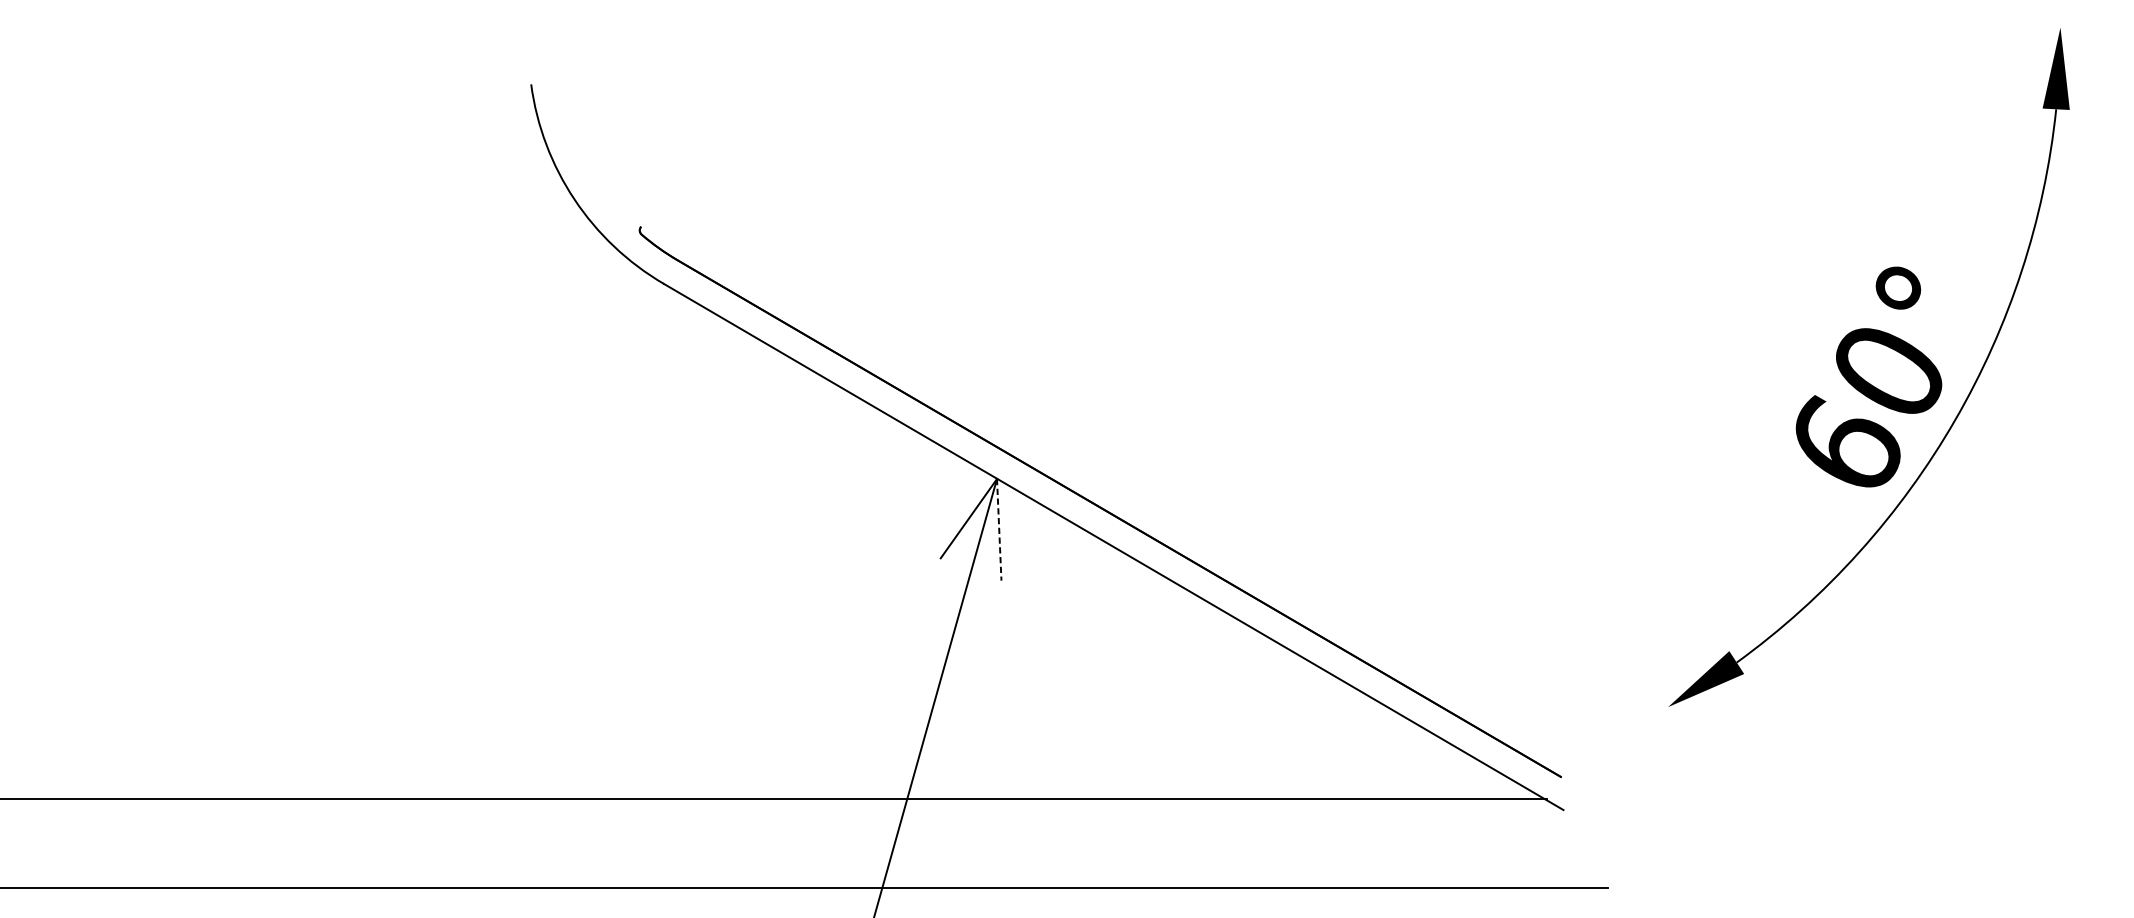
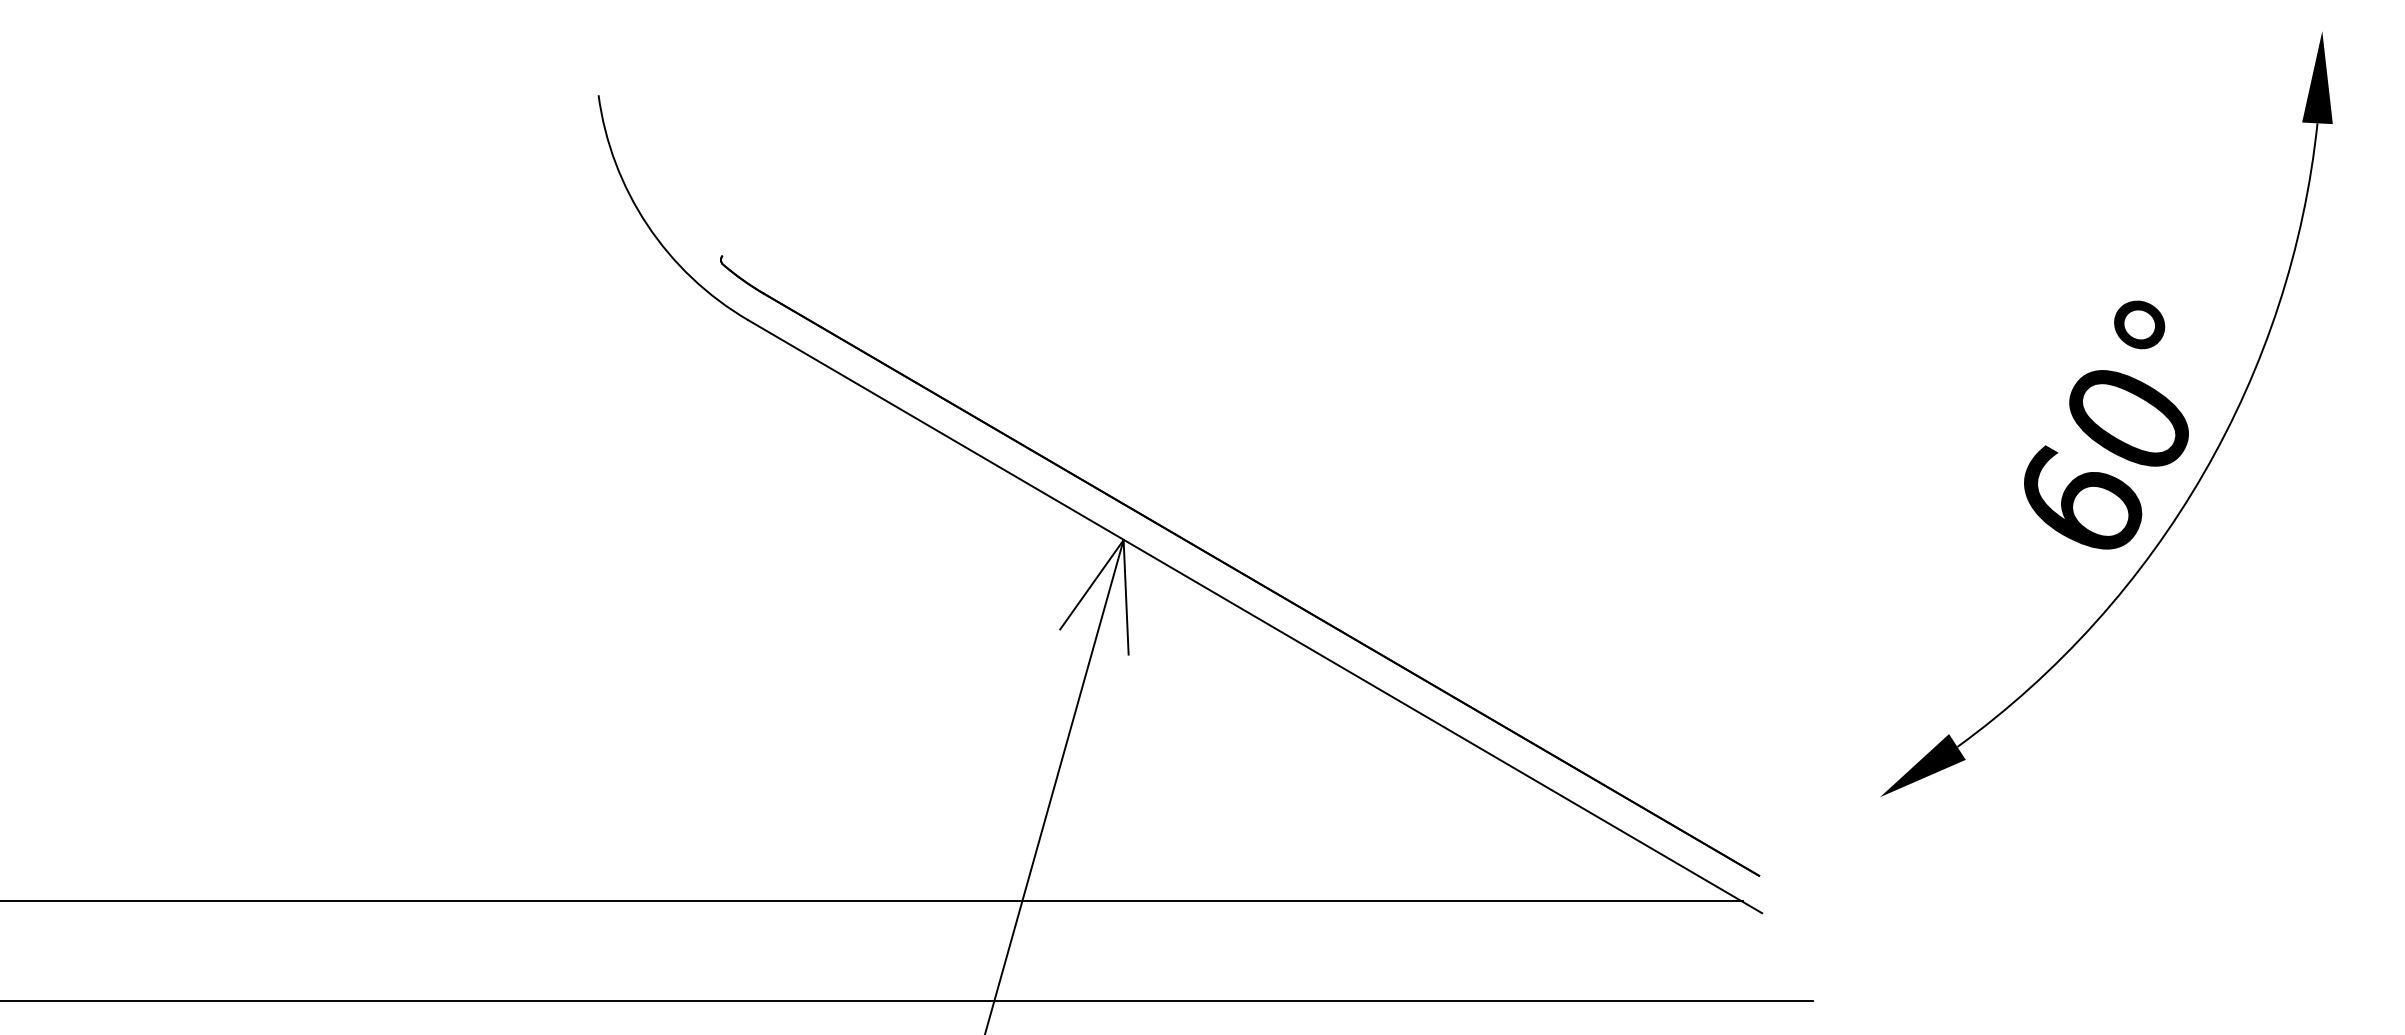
line: (999, 529) -> (1126, 597), dashed -> solid

